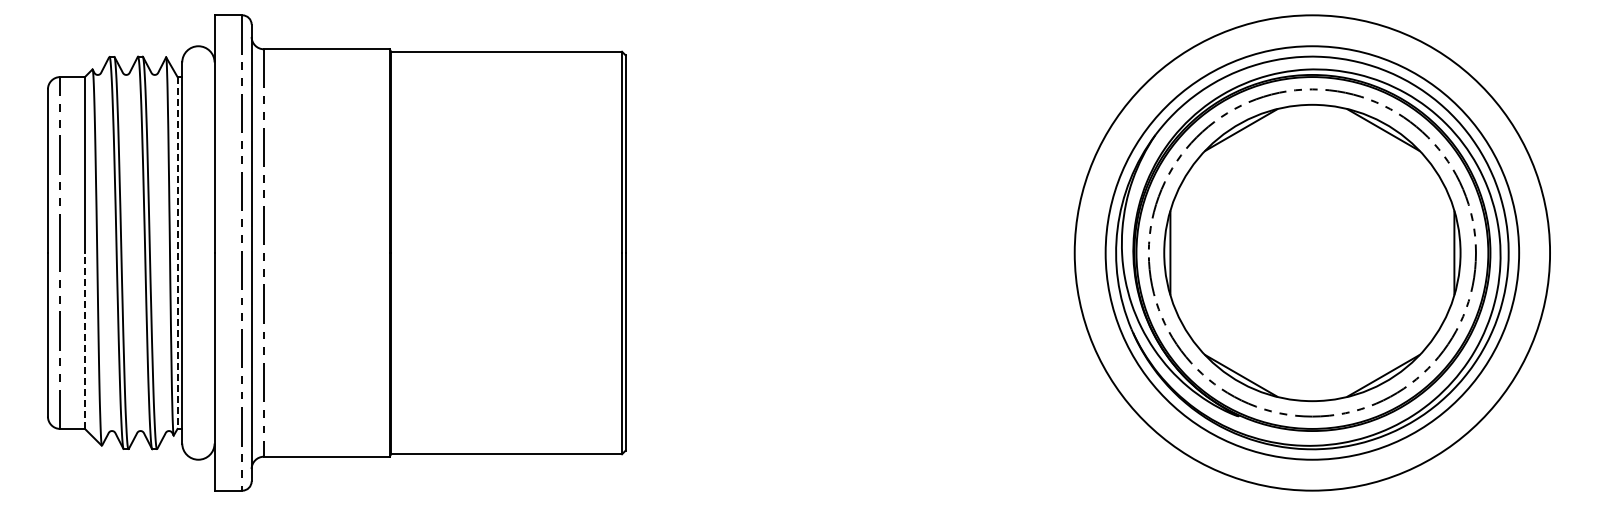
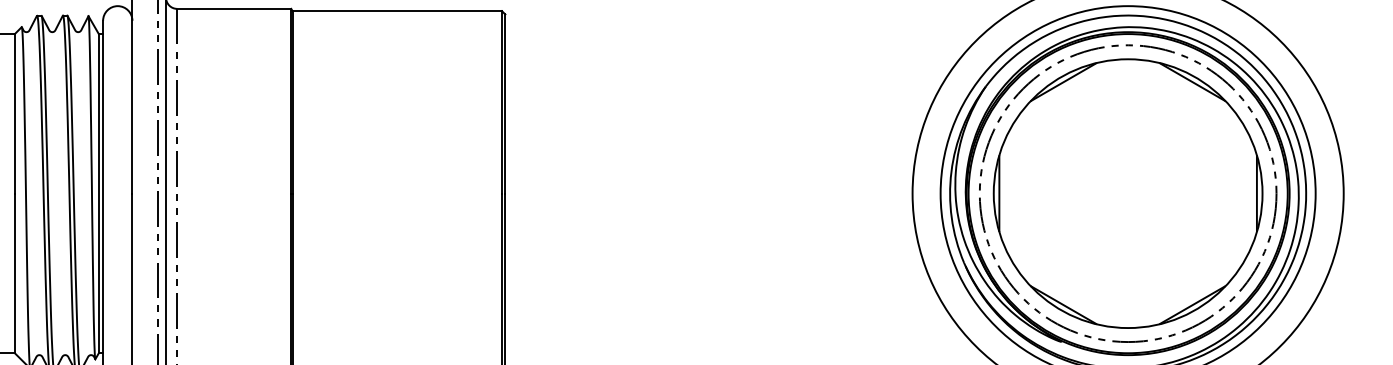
line: (177, 253) -> (98, 194), dashed -> solid
line: (84, 340) -> (14, 273), dashed -> solid

